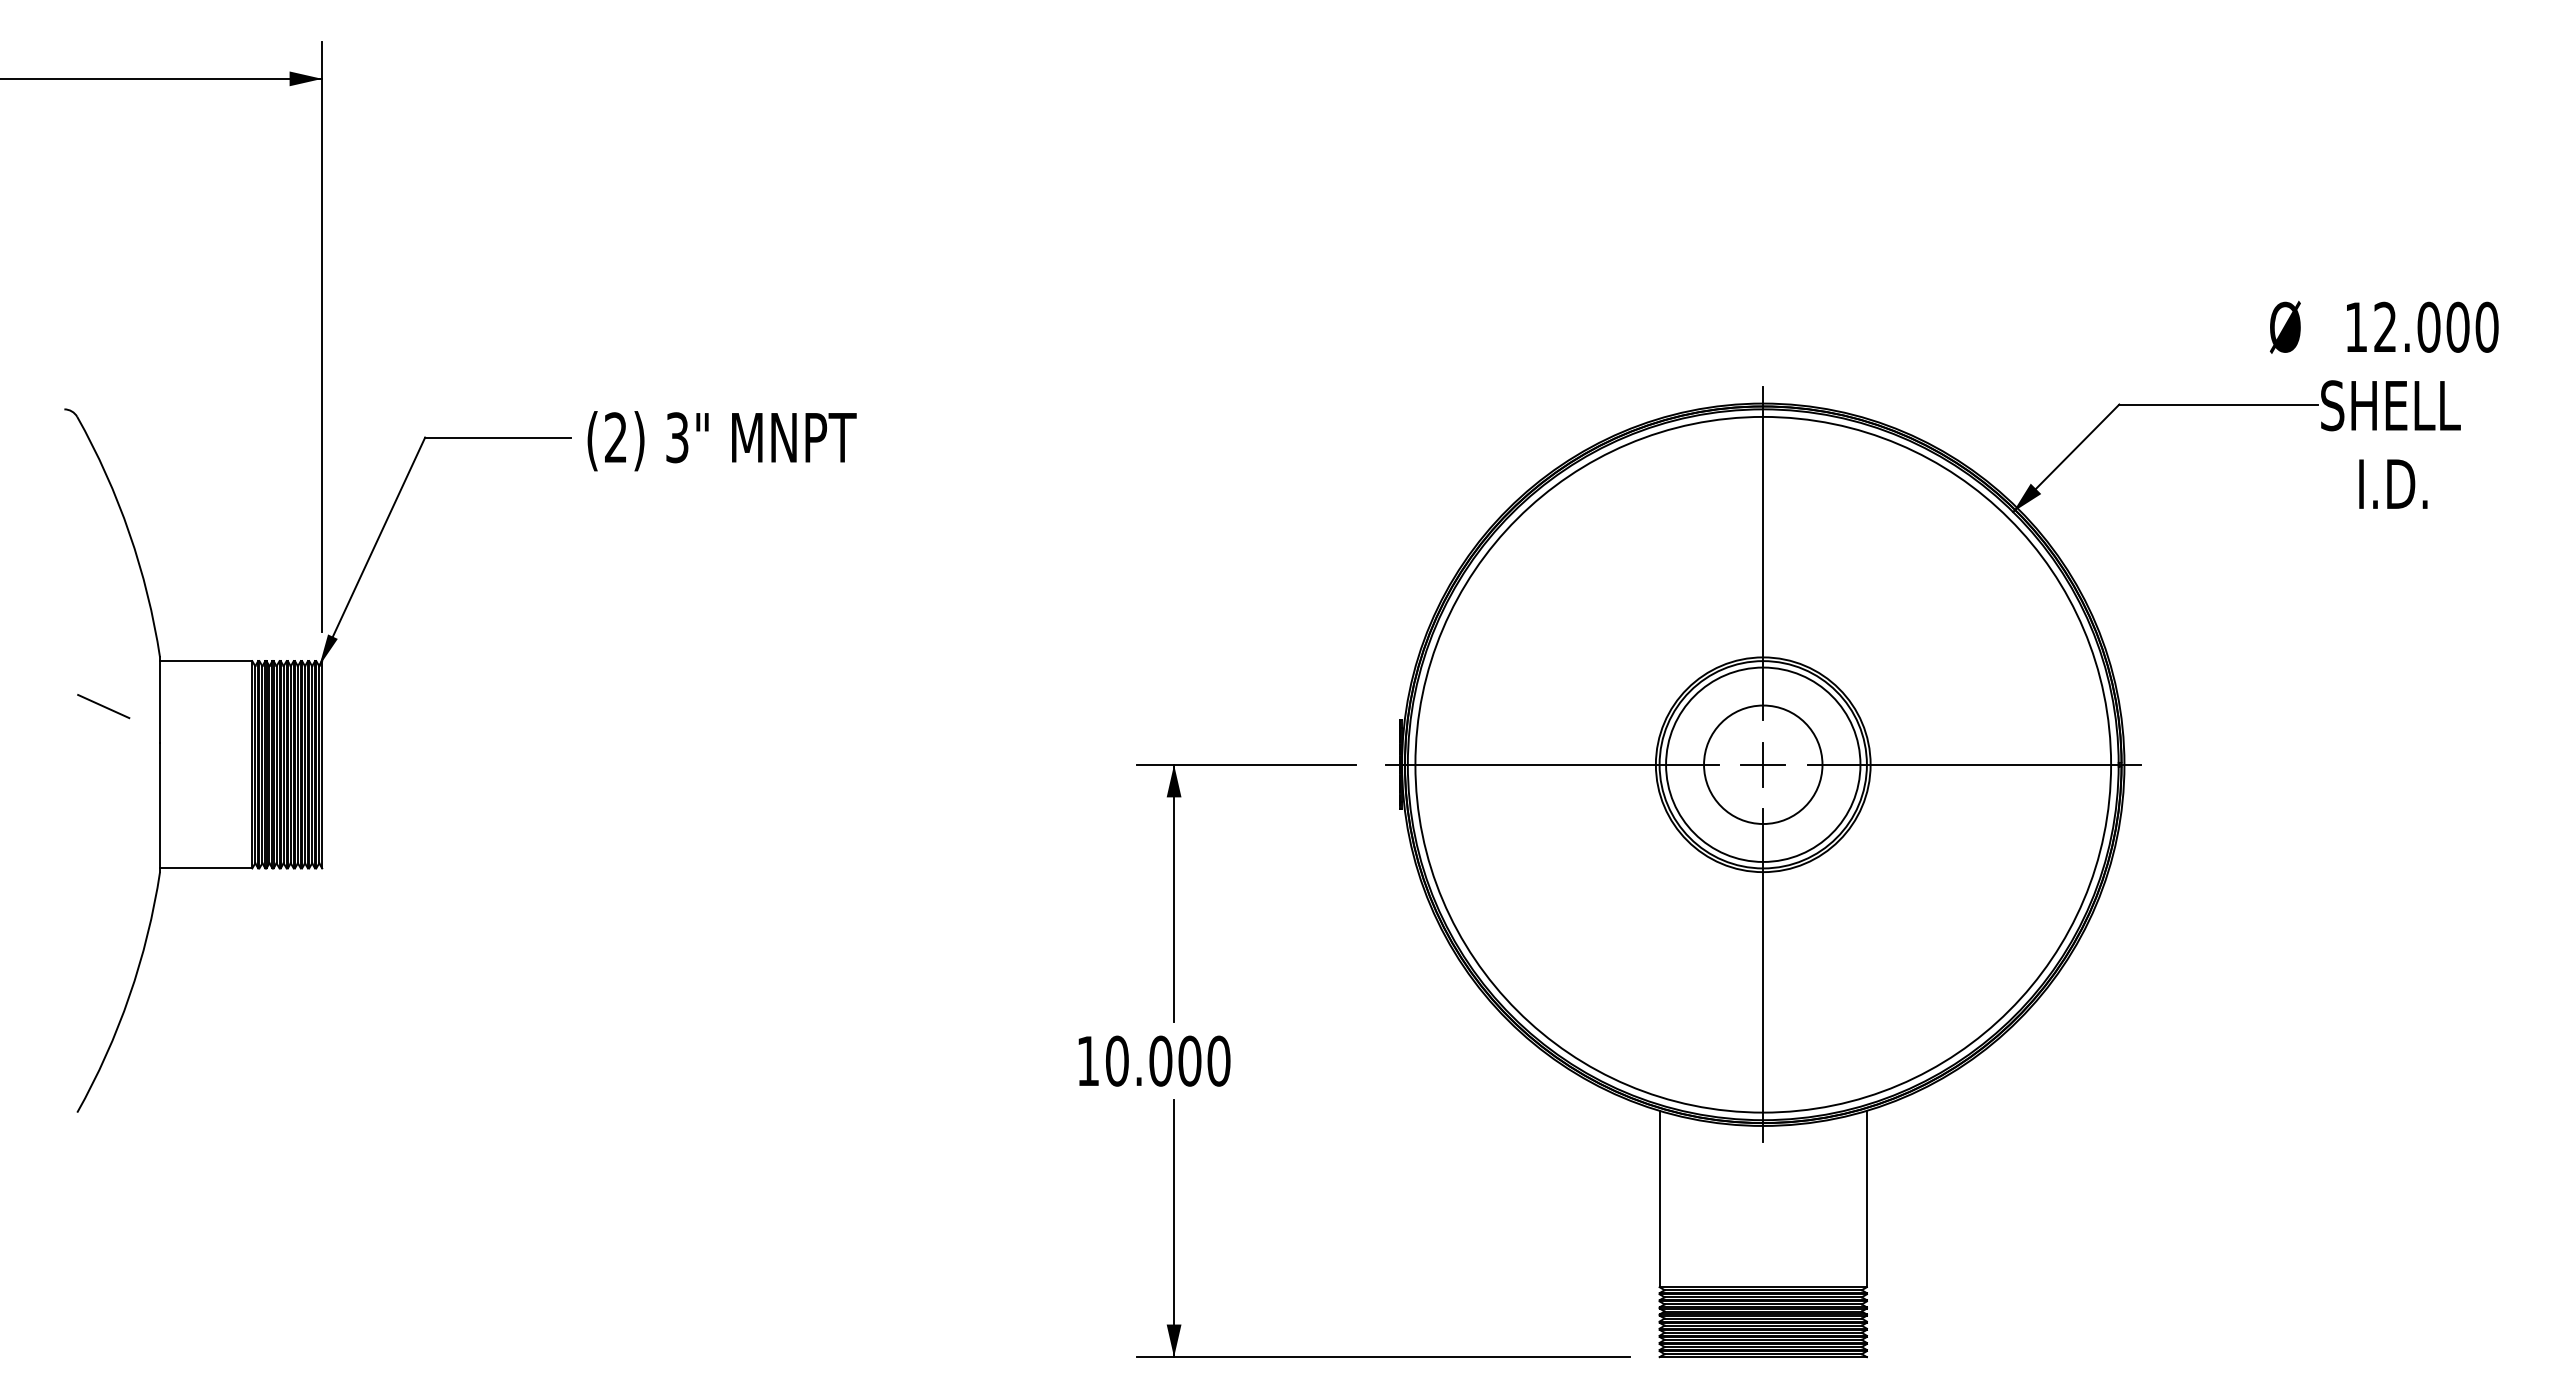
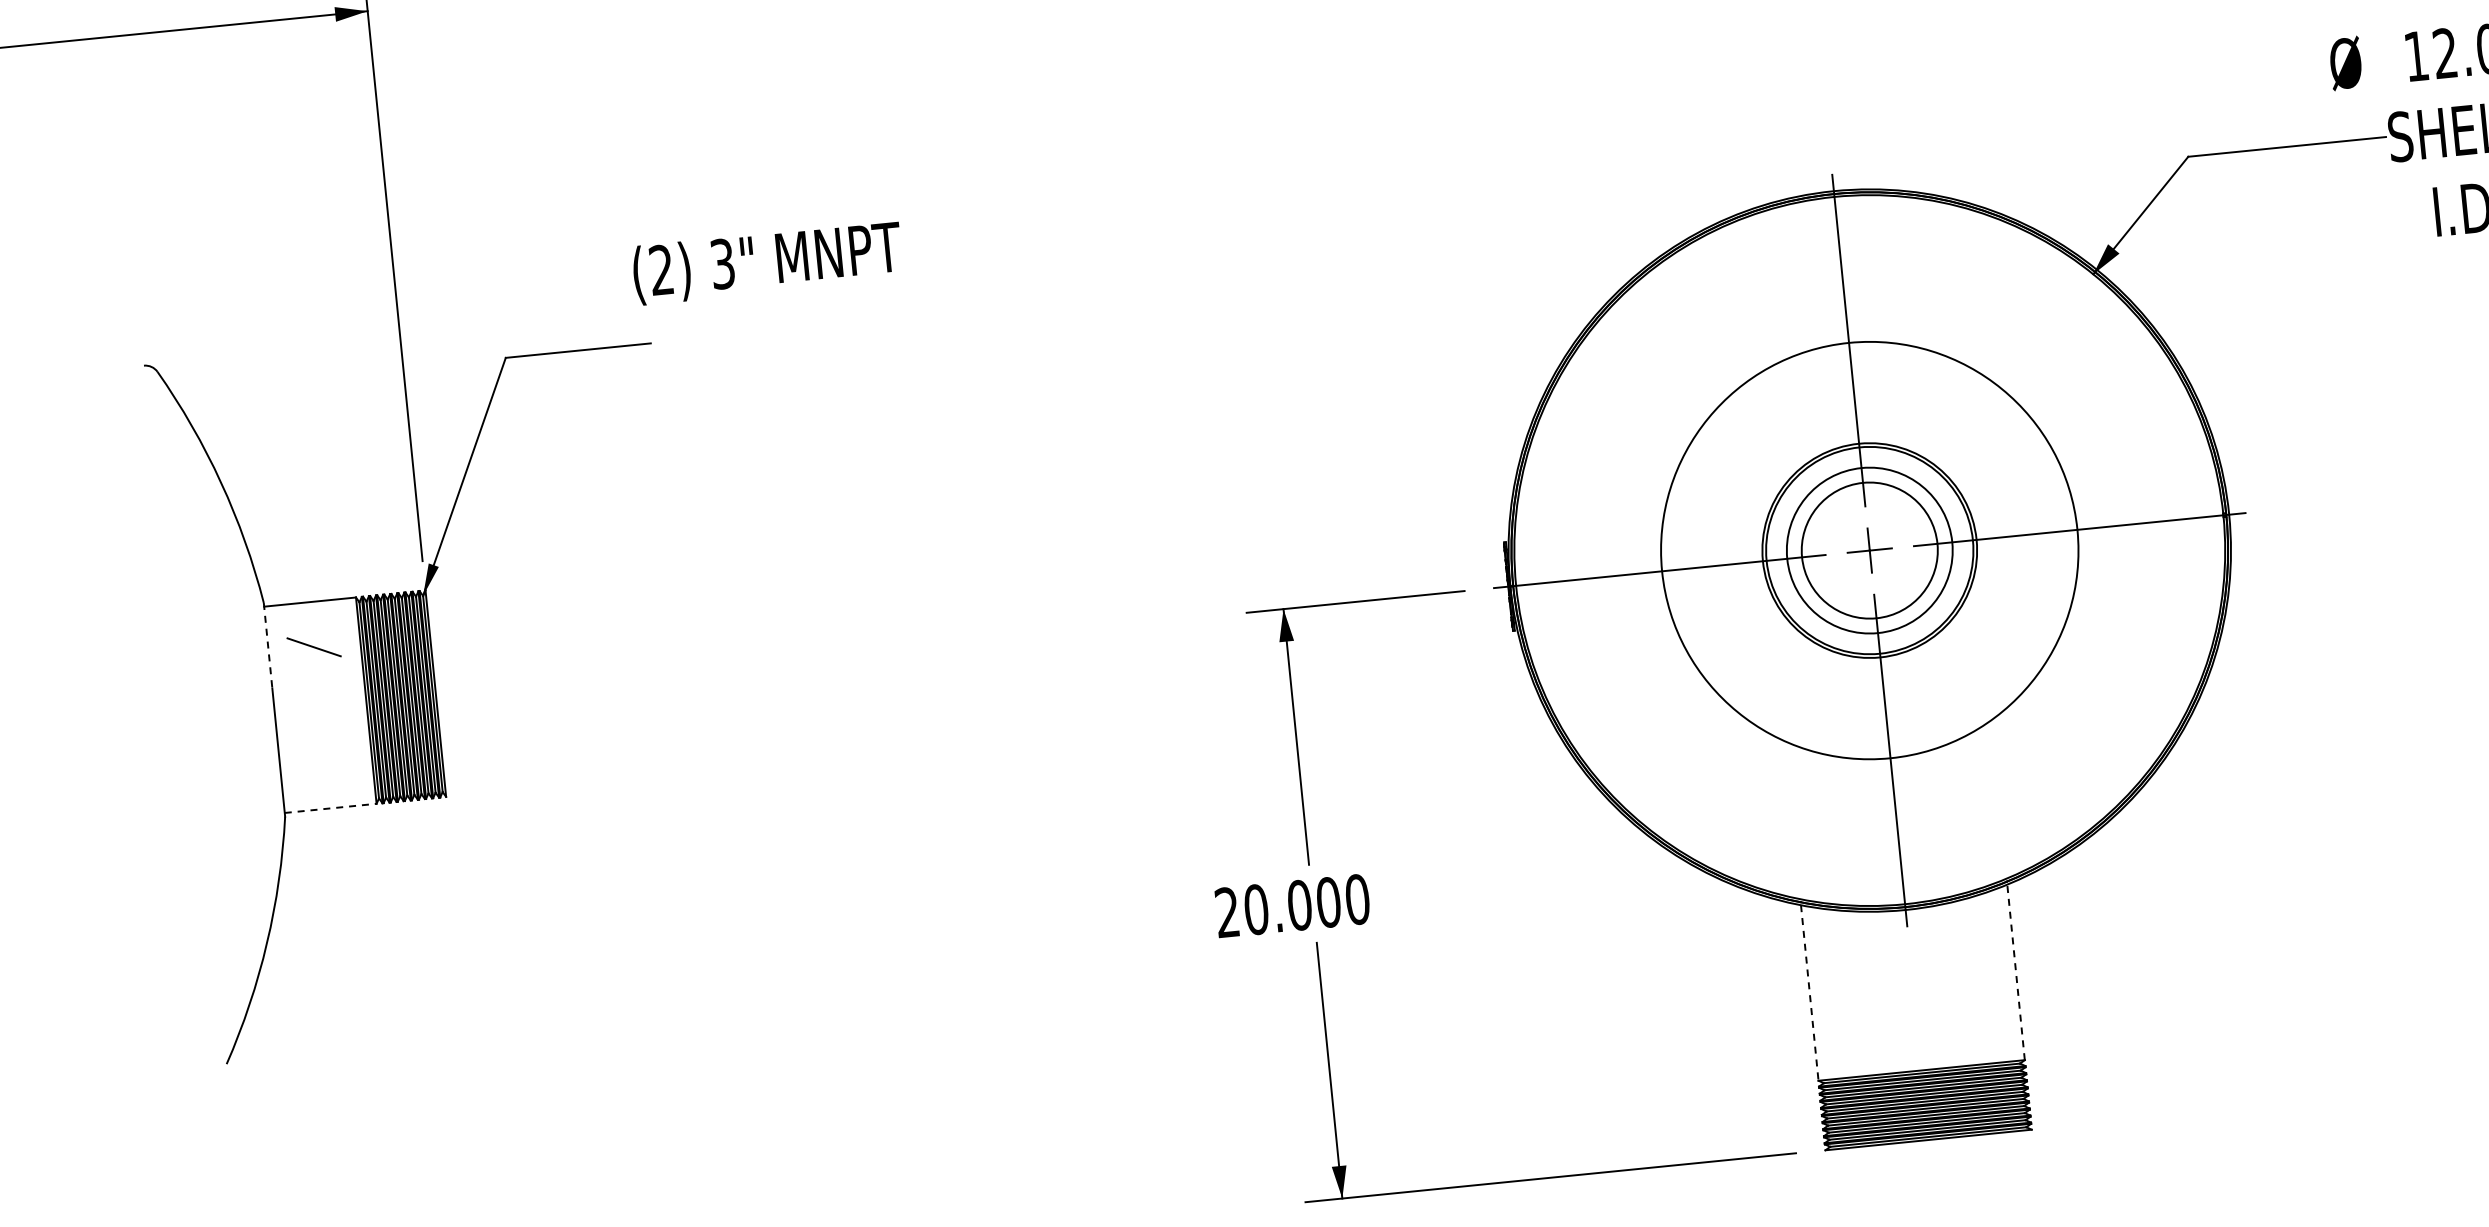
text: (721, 441) -> (767, 263), moved
line: (160, 700) -> (268, 645), solid -> dashed
line: (103, 706) -> (313, 647), moved
circle: (1763, 764) -> (1869, 550), size x0.6
circle: (1763, 764) -> (1869, 550), size x0.7
circle: (1763, 764) -> (1869, 550), size x1.4
line: (206, 868) -> (331, 808), solid -> dashed
text: (1087, 1060) -> (1226, 911), 10.000 -> 20.000
line: (1866, 1198) -> (2015, 971), solid -> dashed
line: (1659, 1199) -> (1809, 993), solid -> dashed

